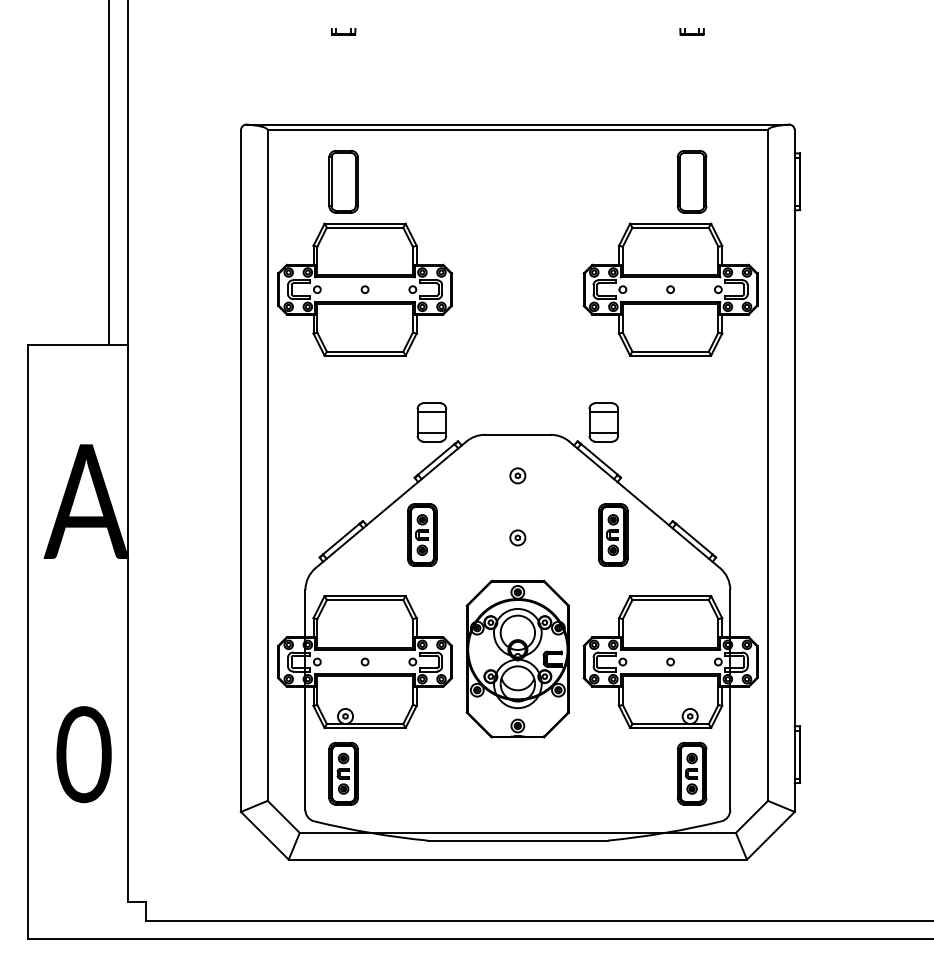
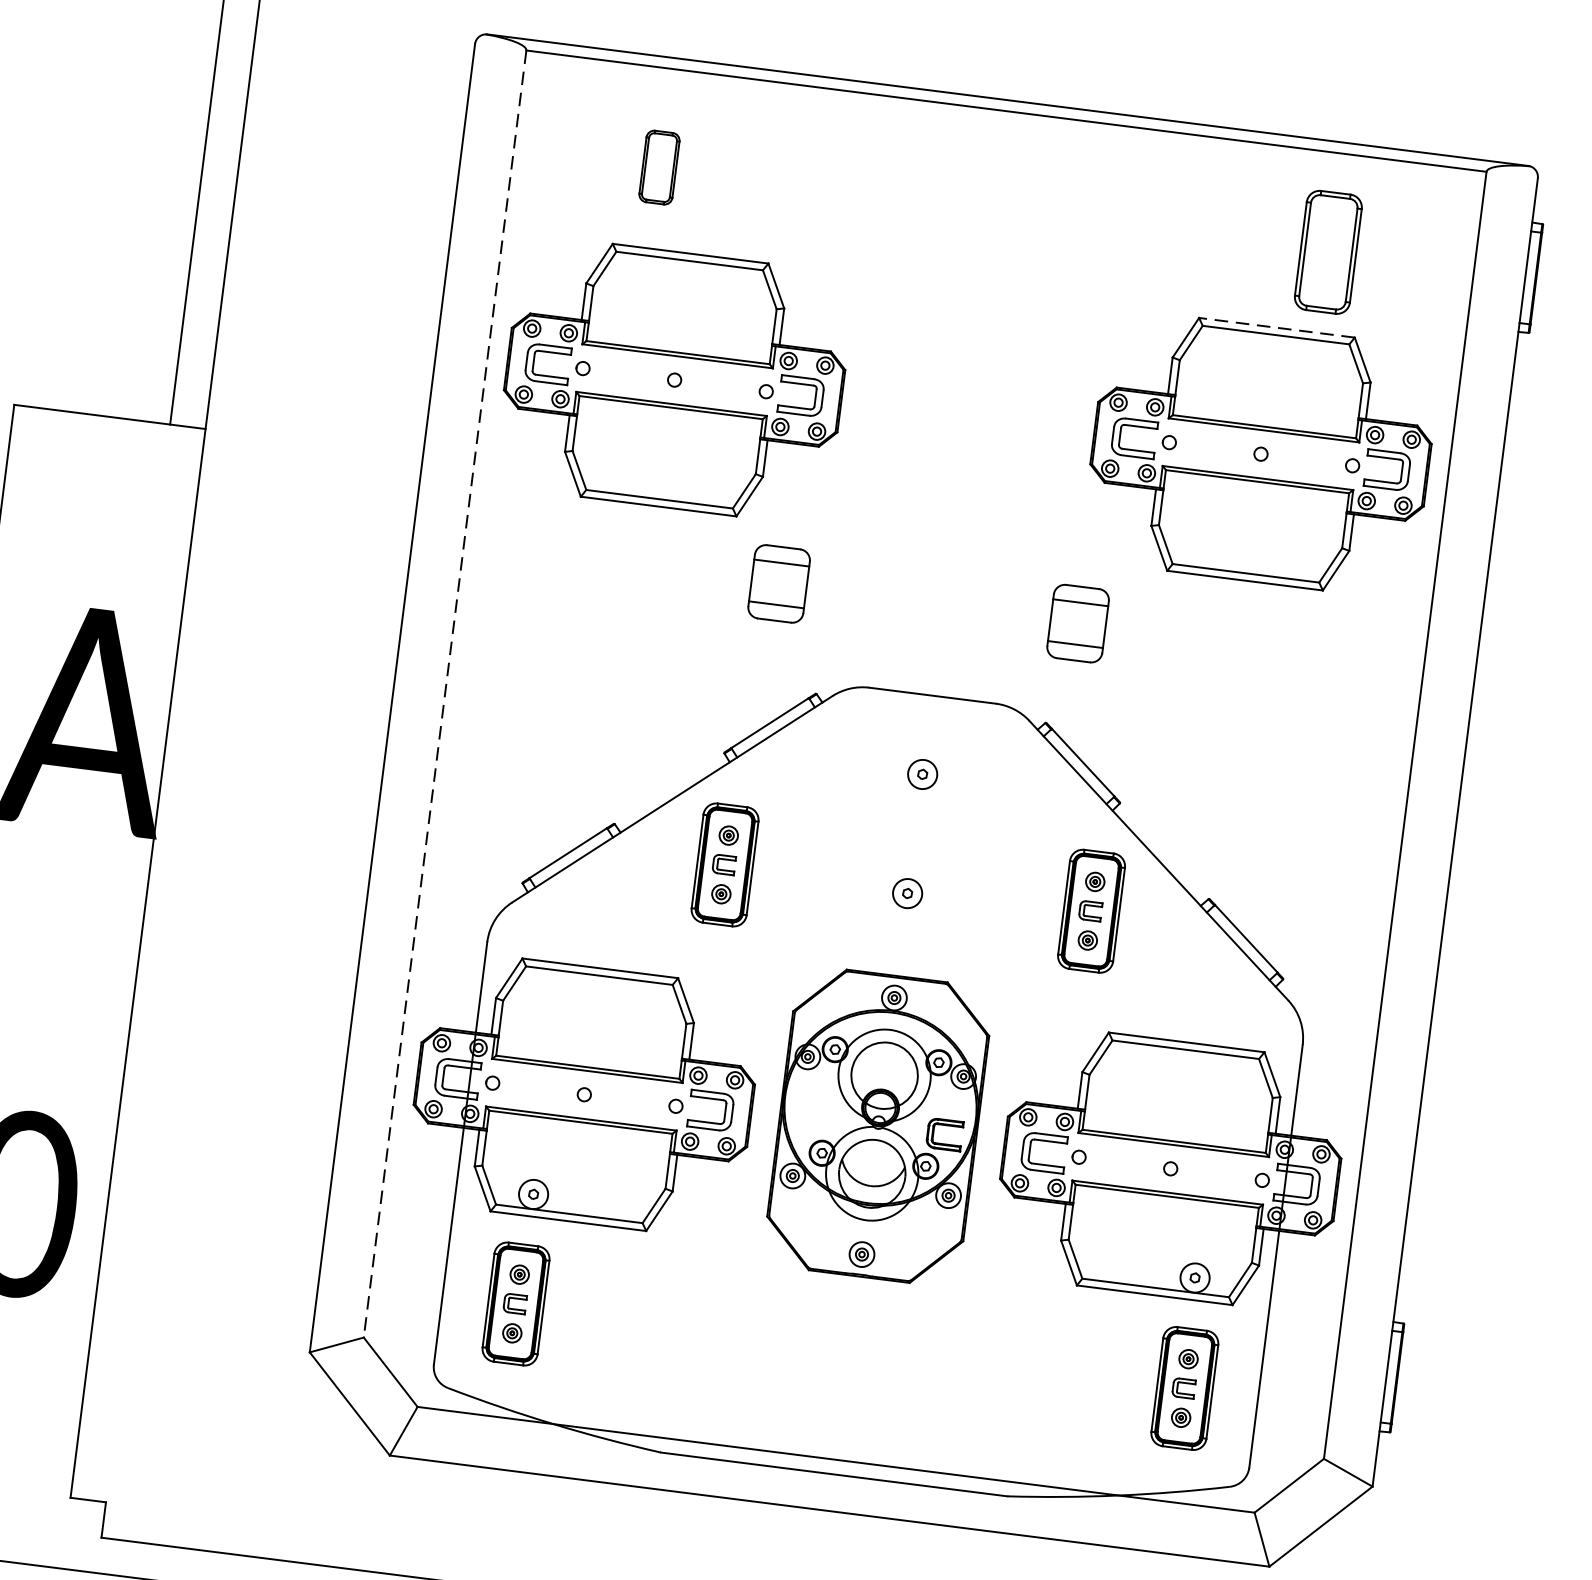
part: (343, 181) -> (659, 167), size x0.6
line: (670, 223) -> (1276, 327), solid -> dashed
part: (431, 422) -> (778, 583), moved
part: (603, 422) -> (1077, 623), moved
line: (267, 466) -> (444, 695), solid -> dashed

